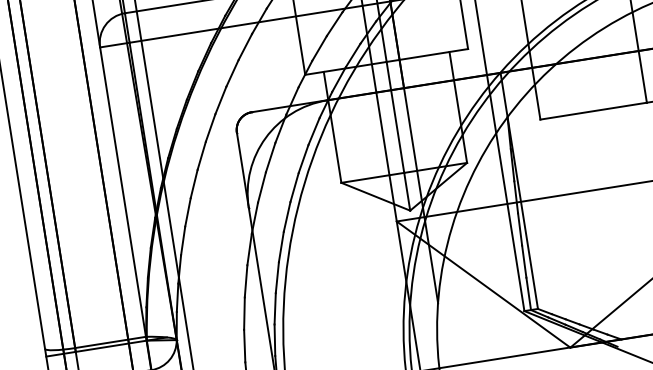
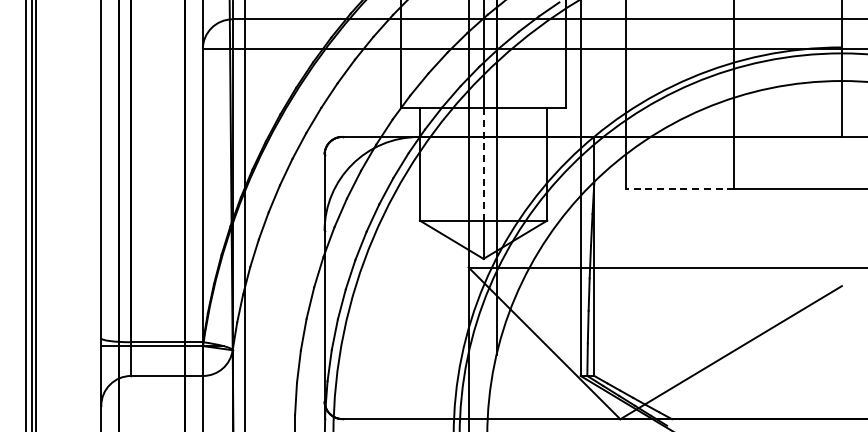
line: (593, 111) -> (680, 189), solid -> dashed
line: (395, 117) -> (483, 164), solid -> dashed

